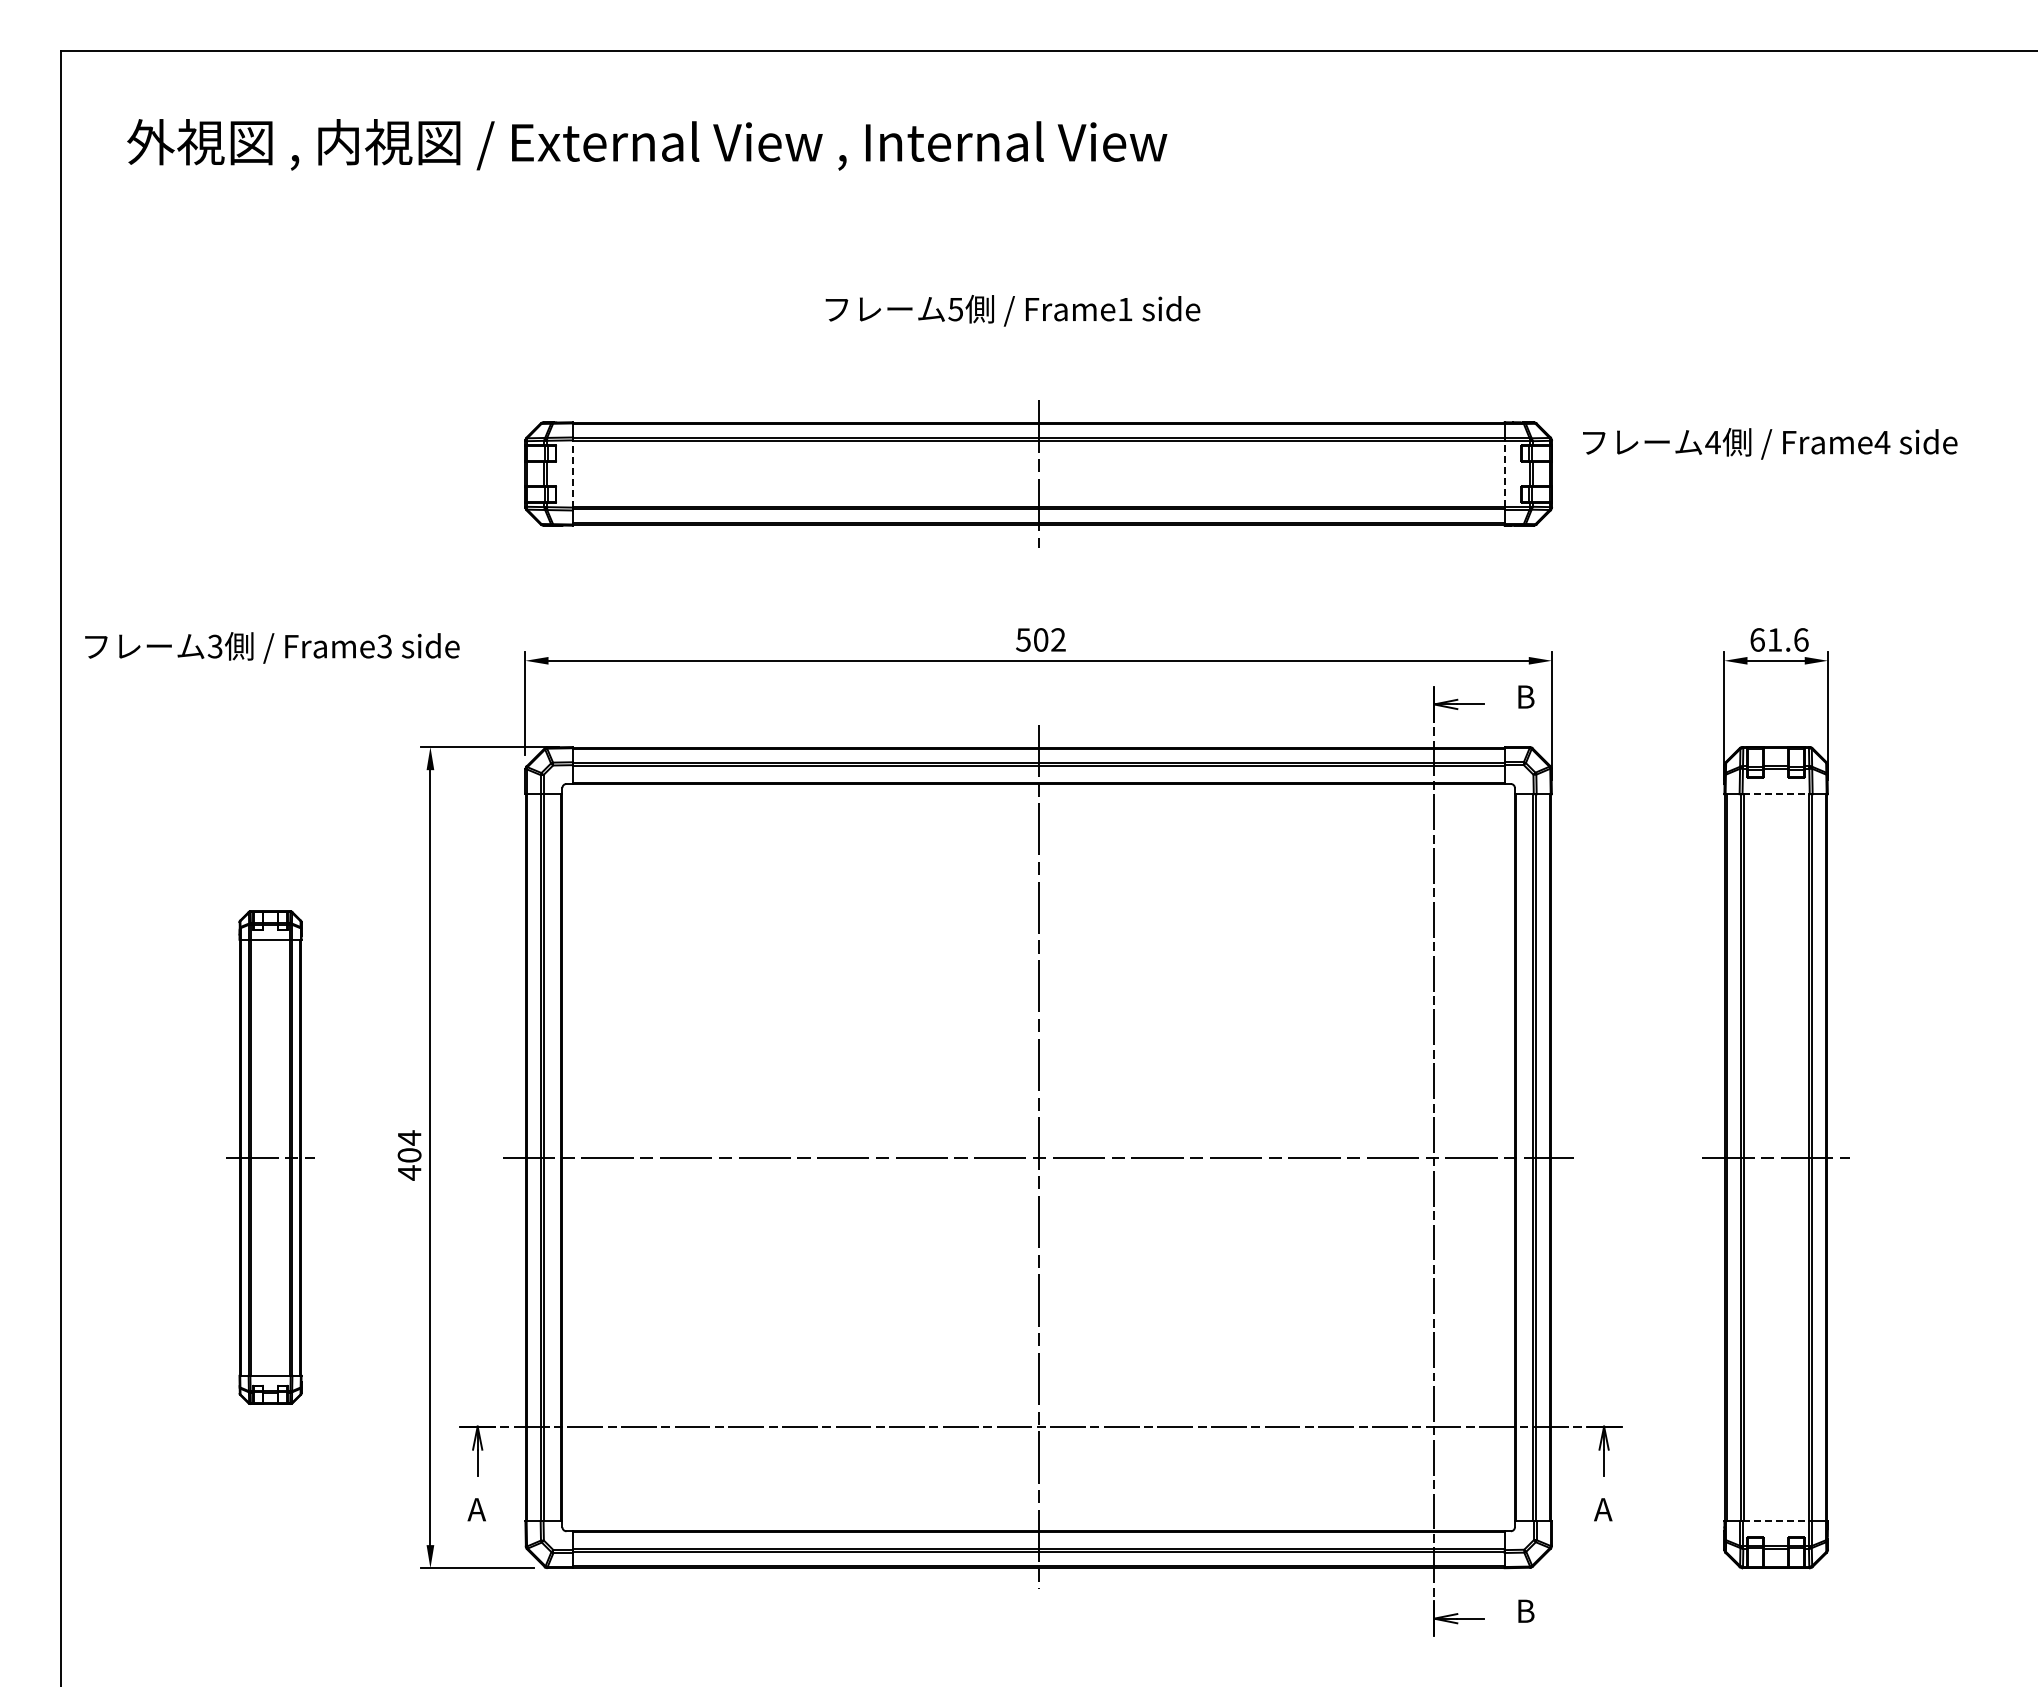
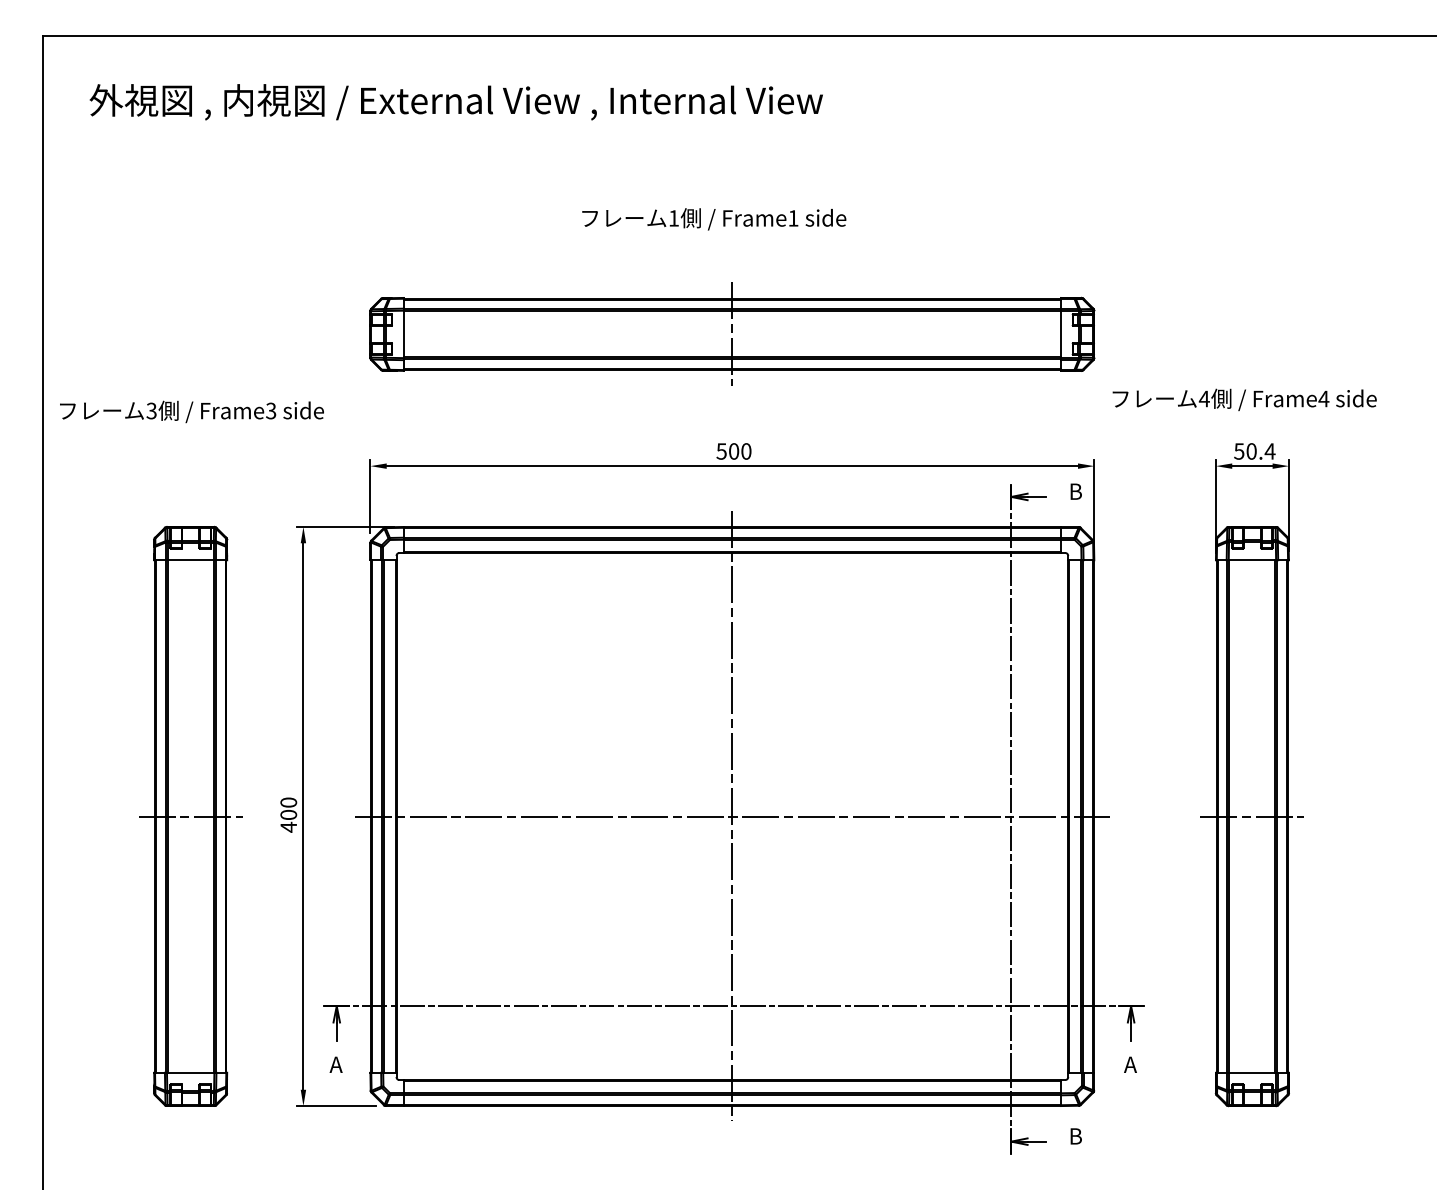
text: (955, 309) -> (673, 218), 5 -> 1
text: (1770, 443) -> (1244, 399), moved
line: (572, 473) -> (403, 334), dashed -> solid
line: (1504, 473) -> (1060, 334), dashed -> solid
text: (1058, 639) -> (746, 451), 502 -> 500
text: (1779, 639) -> (1254, 451), 61.6 -> 50.4
text: (272, 647) -> (192, 411), moved
line: (1776, 794) -> (1252, 560), dashed -> solid
text: (409, 1137) -> (288, 802), 404 -> 400
part: (270, 1157) -> (190, 816), size x1.67
line: (1776, 1521) -> (1252, 1073), dashed -> solid

